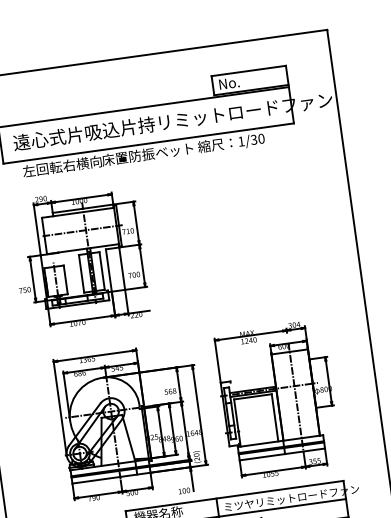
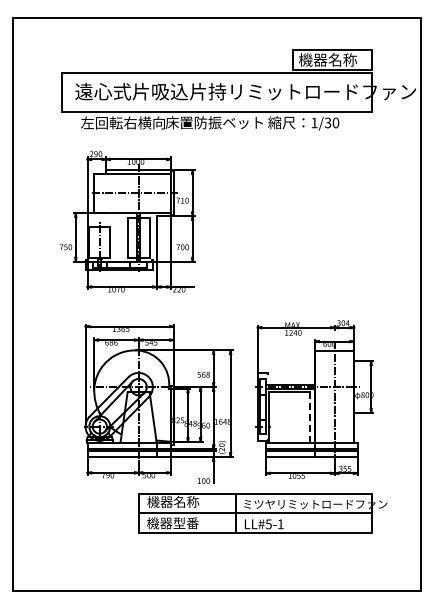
text: (245, 80) -> (327, 59), No. -> 機器名称
line: (275, 418) -> (309, 418), solid -> dashed

